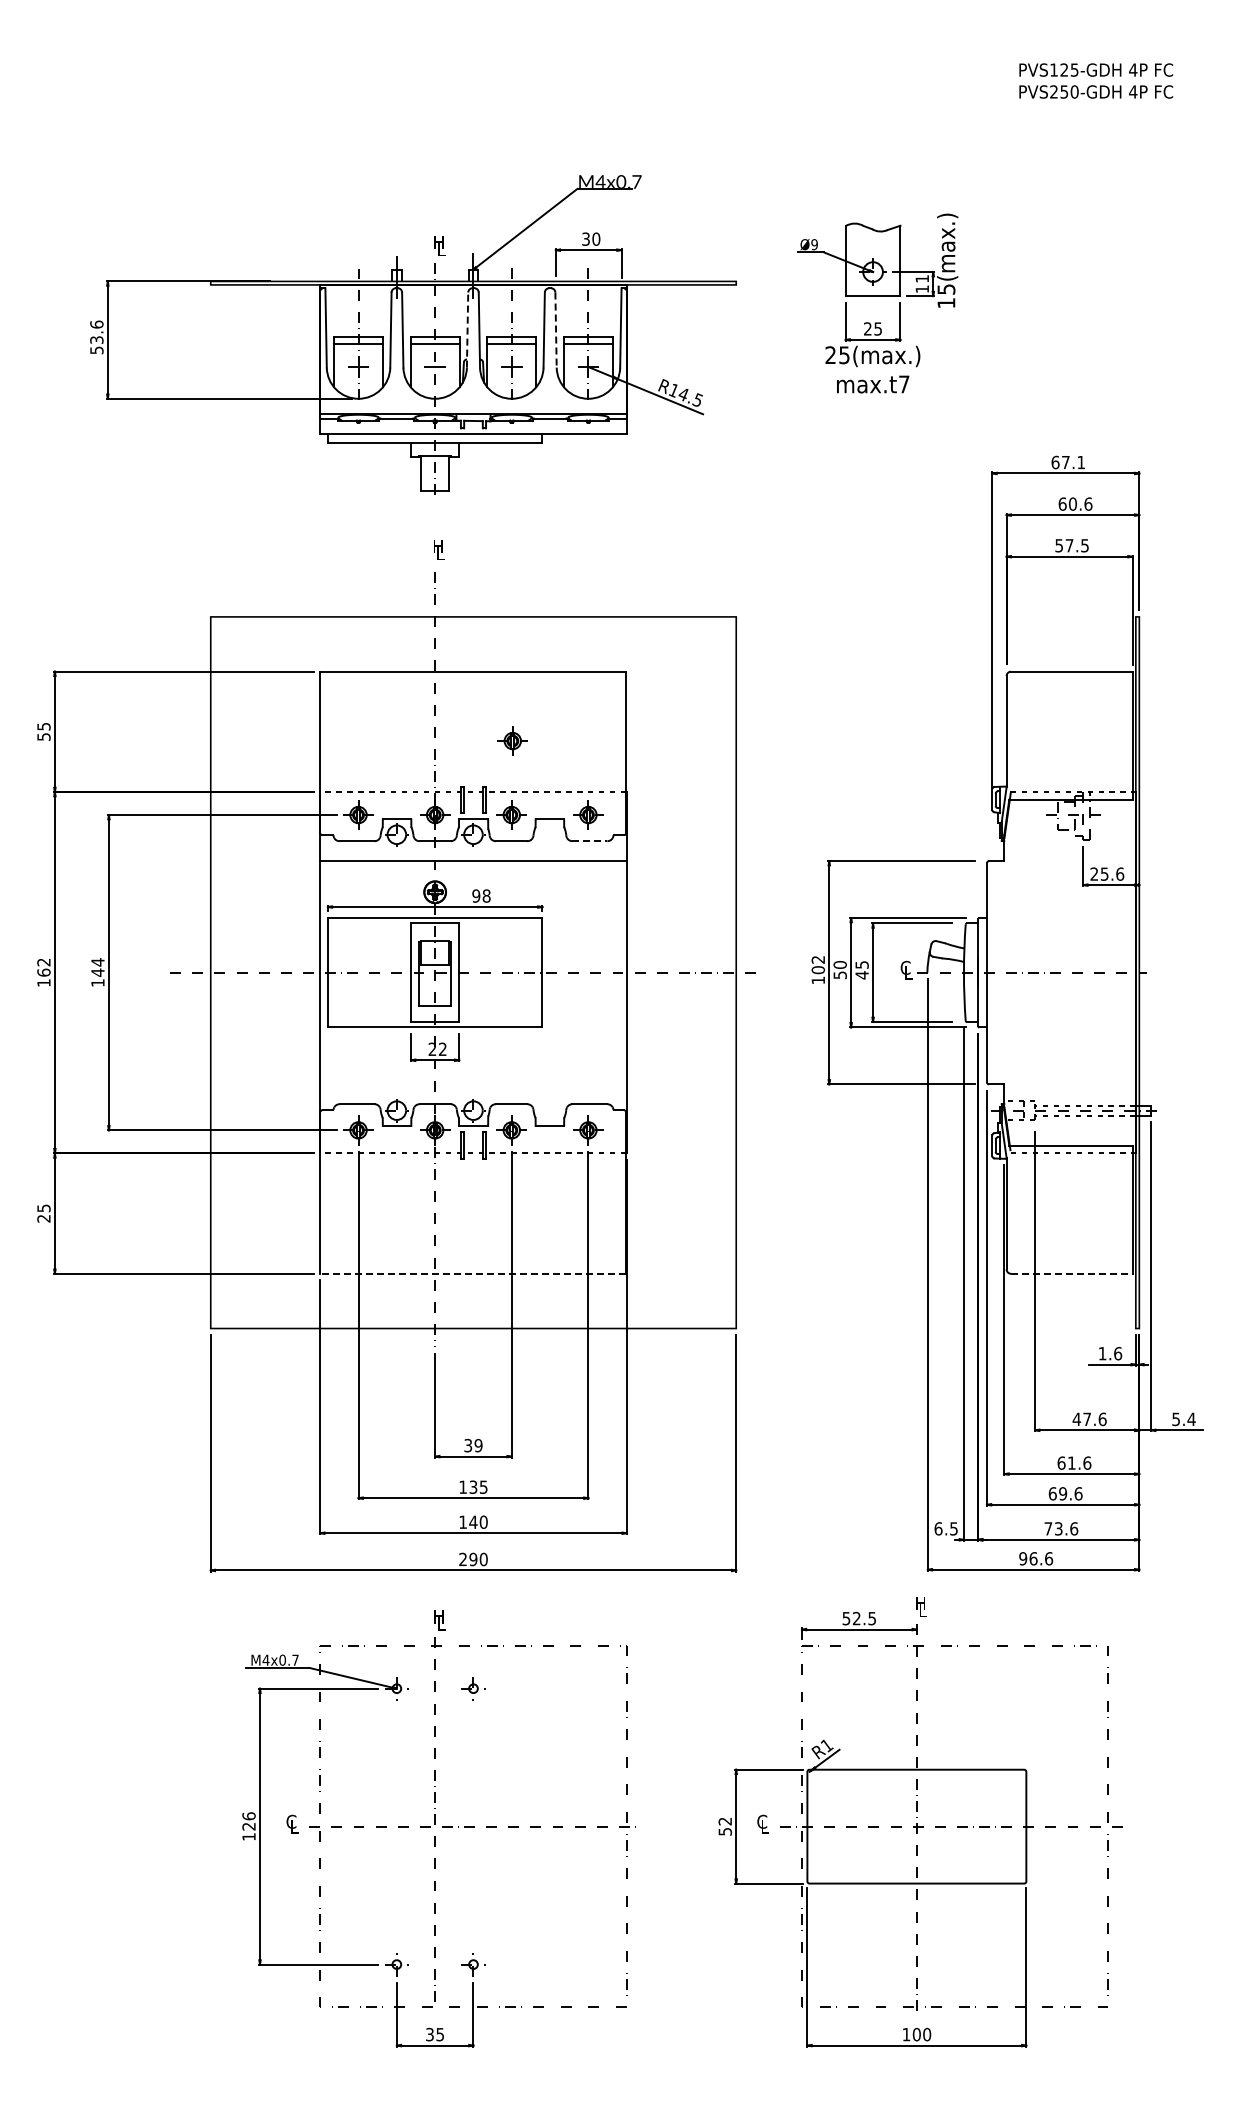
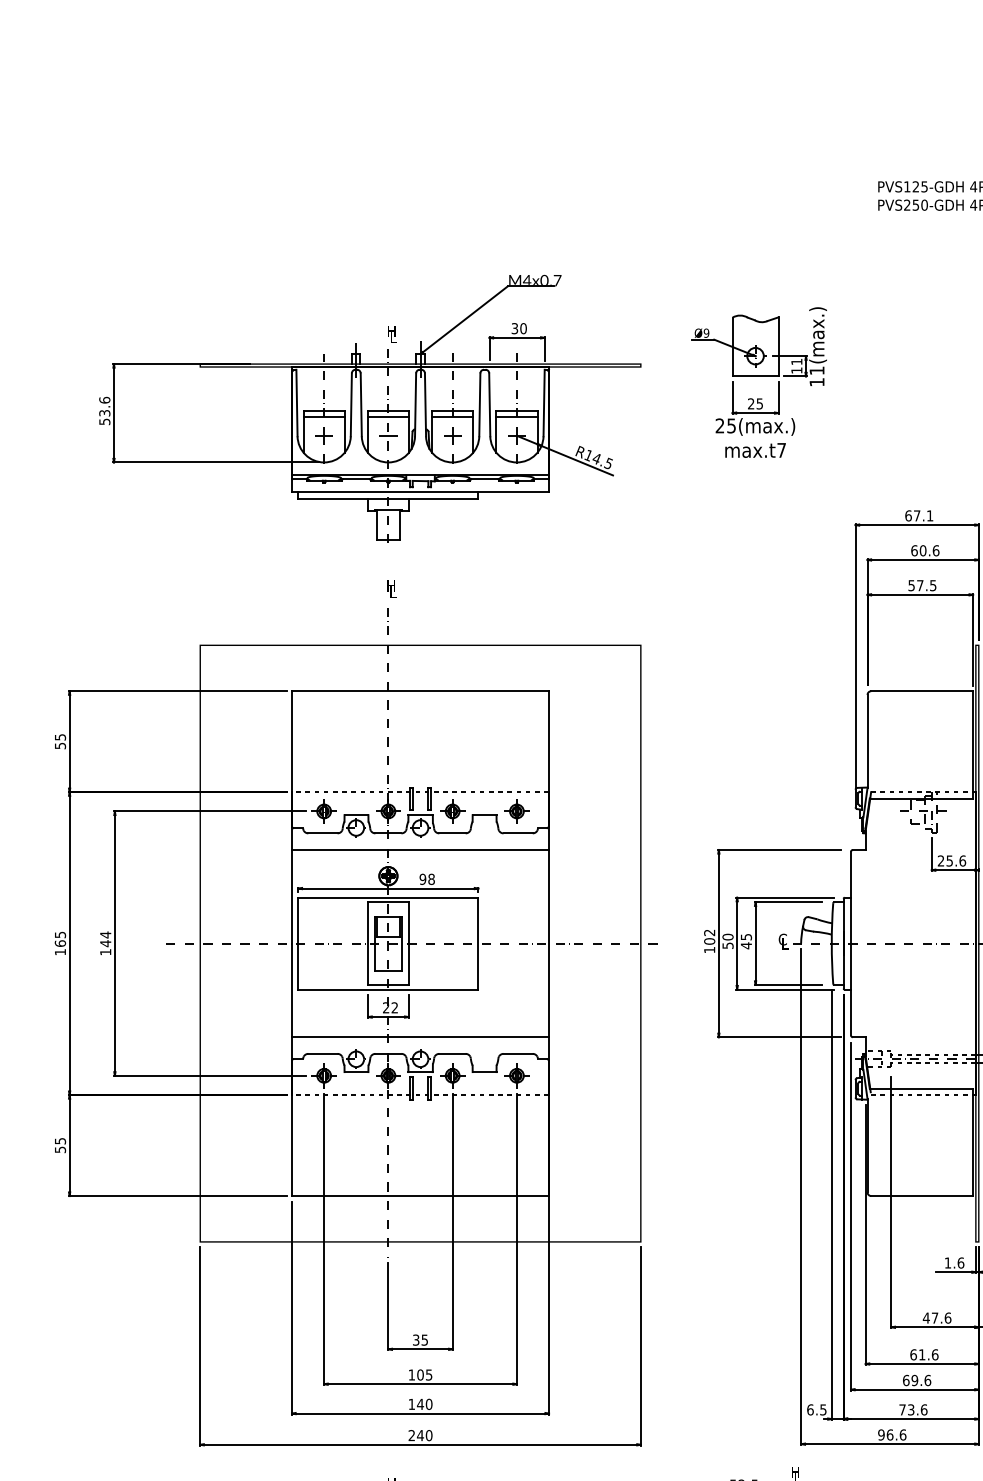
text: (946, 289) -> (817, 370), 15(max.) -> 11(max.)
line: (467, 330) -> (415, 405), dashed -> solid
line: (556, 330) -> (490, 405), dashed -> solid
part: (512, 740) -> (453, 748), removed
line: (590, 841) -> (518, 833), dashed -> solid
text: (43, 962) -> (60, 935), 162 -> 165
line: (473, 1084) -> (420, 1037), added
text: (43, 1218) -> (60, 1149), 25 -> 55
line: (472, 1273) -> (419, 1195), dashed -> solid
line: (1071, 1273) -> (921, 1195), dashed -> solid
text: (478, 1445) -> (424, 1340), 39 -> 35
text: (473, 1486) -> (420, 1374), 135 -> 105
text: (473, 1559) -> (420, 1435), 290 -> 240

